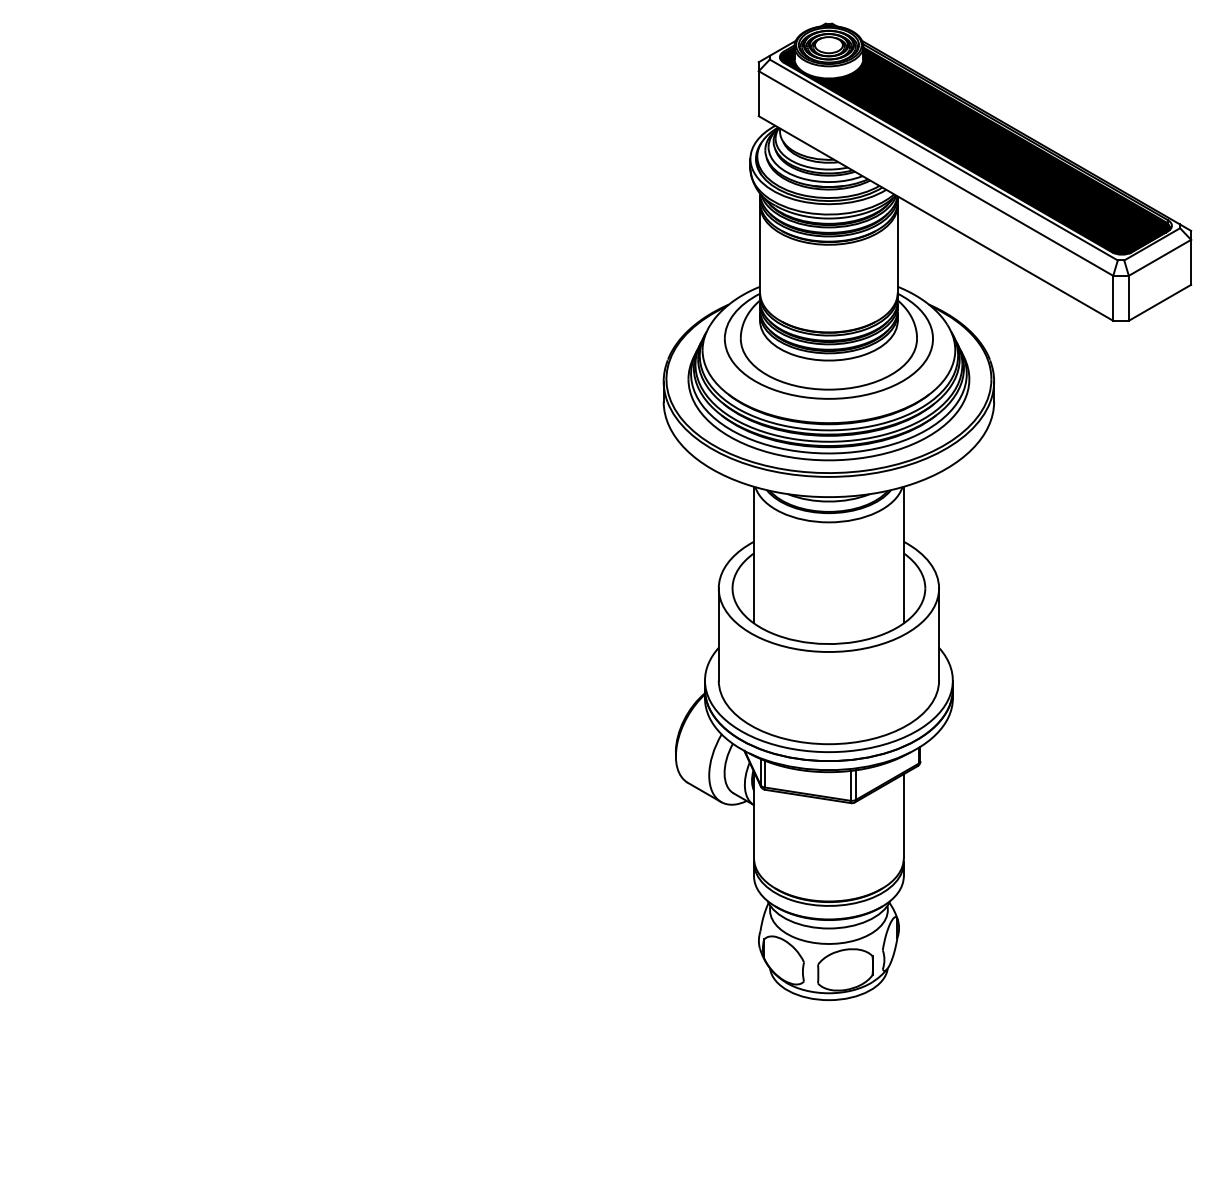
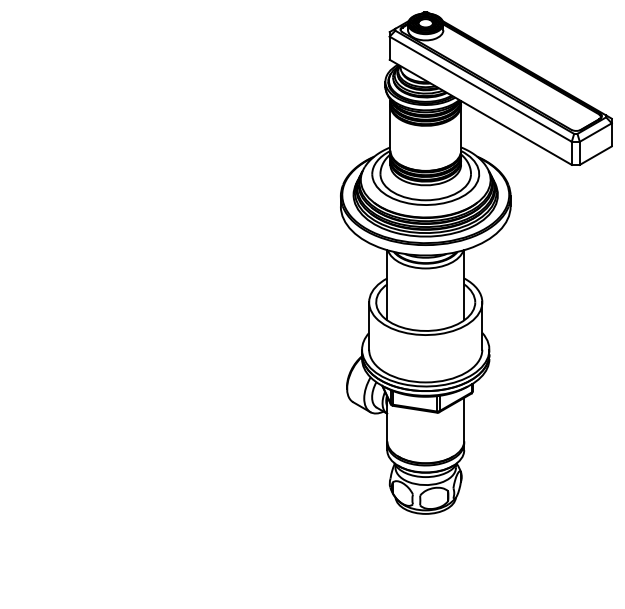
fill: (974, 150) -> (500, 77), removed

